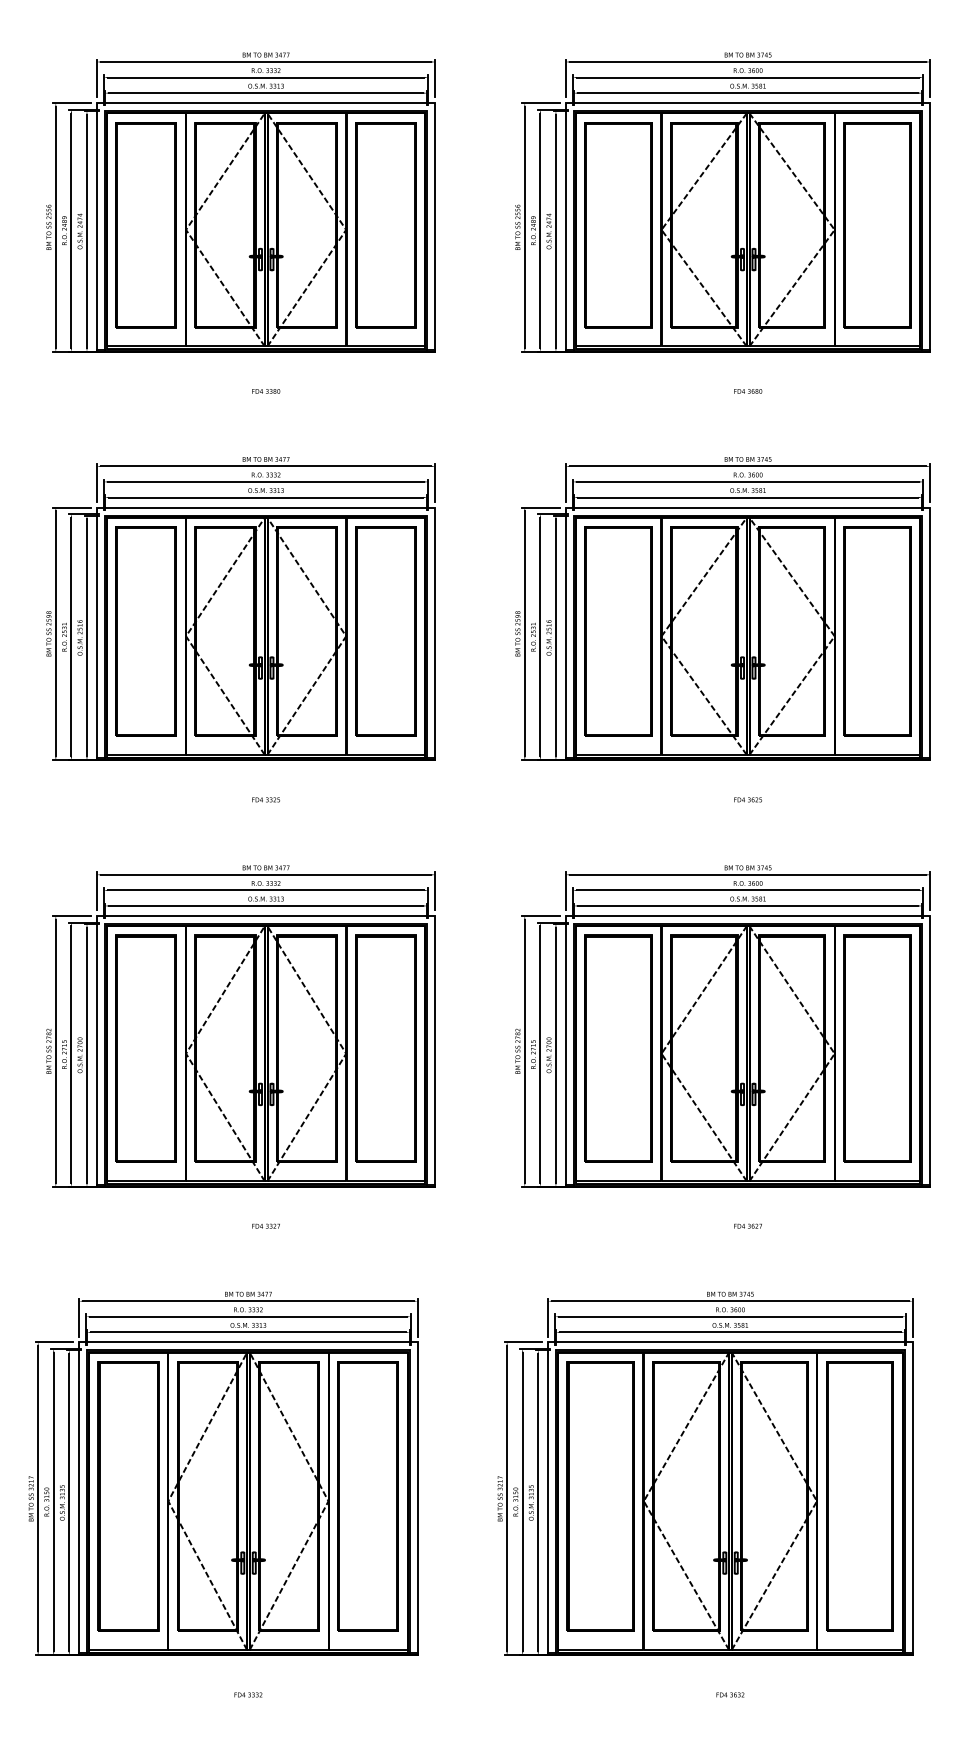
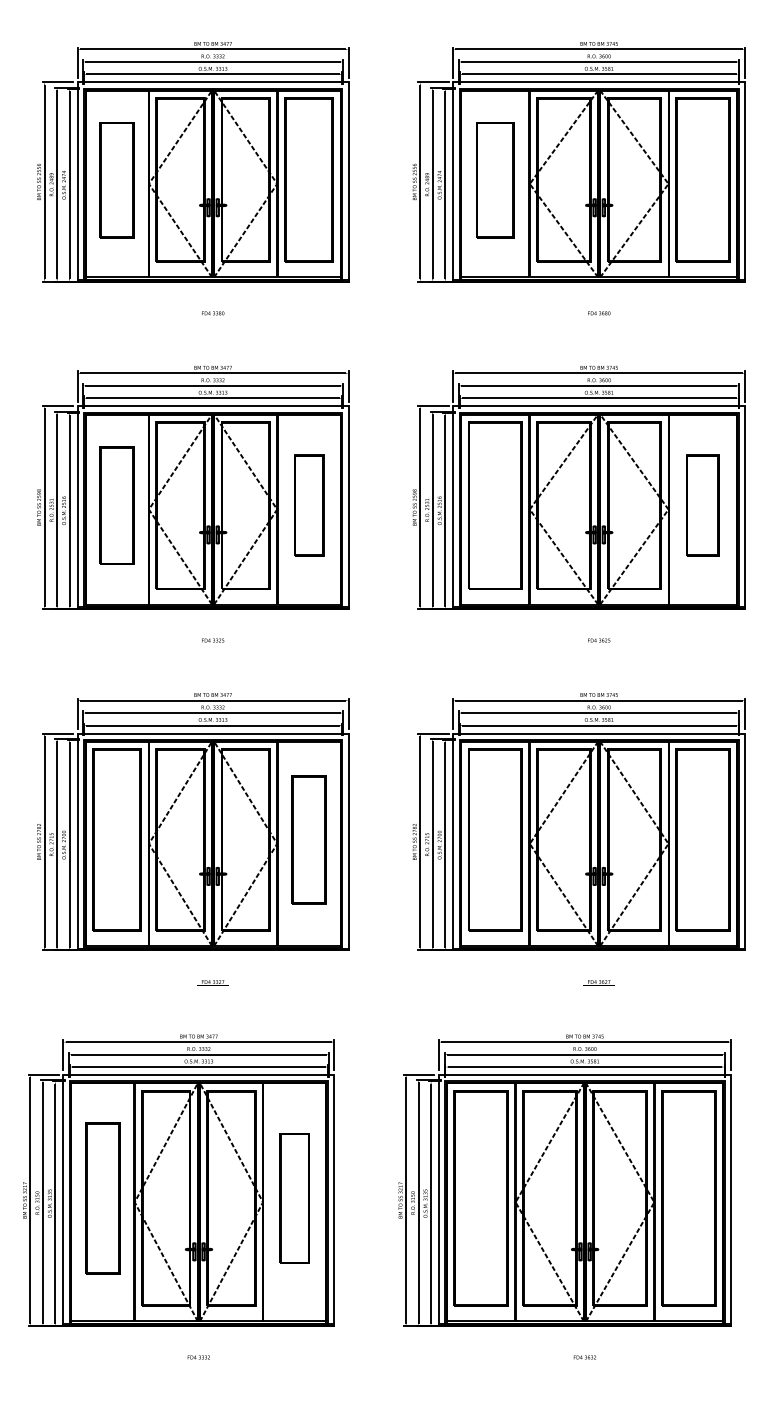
part: (145, 225) -> (116, 180), size x0.7
part: (618, 225) -> (495, 180), size x0.7
part: (145, 631) -> (116, 505), size x0.7
part: (385, 631) -> (308, 505), size x0.6
part: (877, 631) -> (702, 505), size x0.6
part: (385, 1048) -> (308, 839), size x0.7
part: (128, 1496) -> (102, 1198), size x0.7
part: (367, 1496) -> (294, 1198), size x0.6

